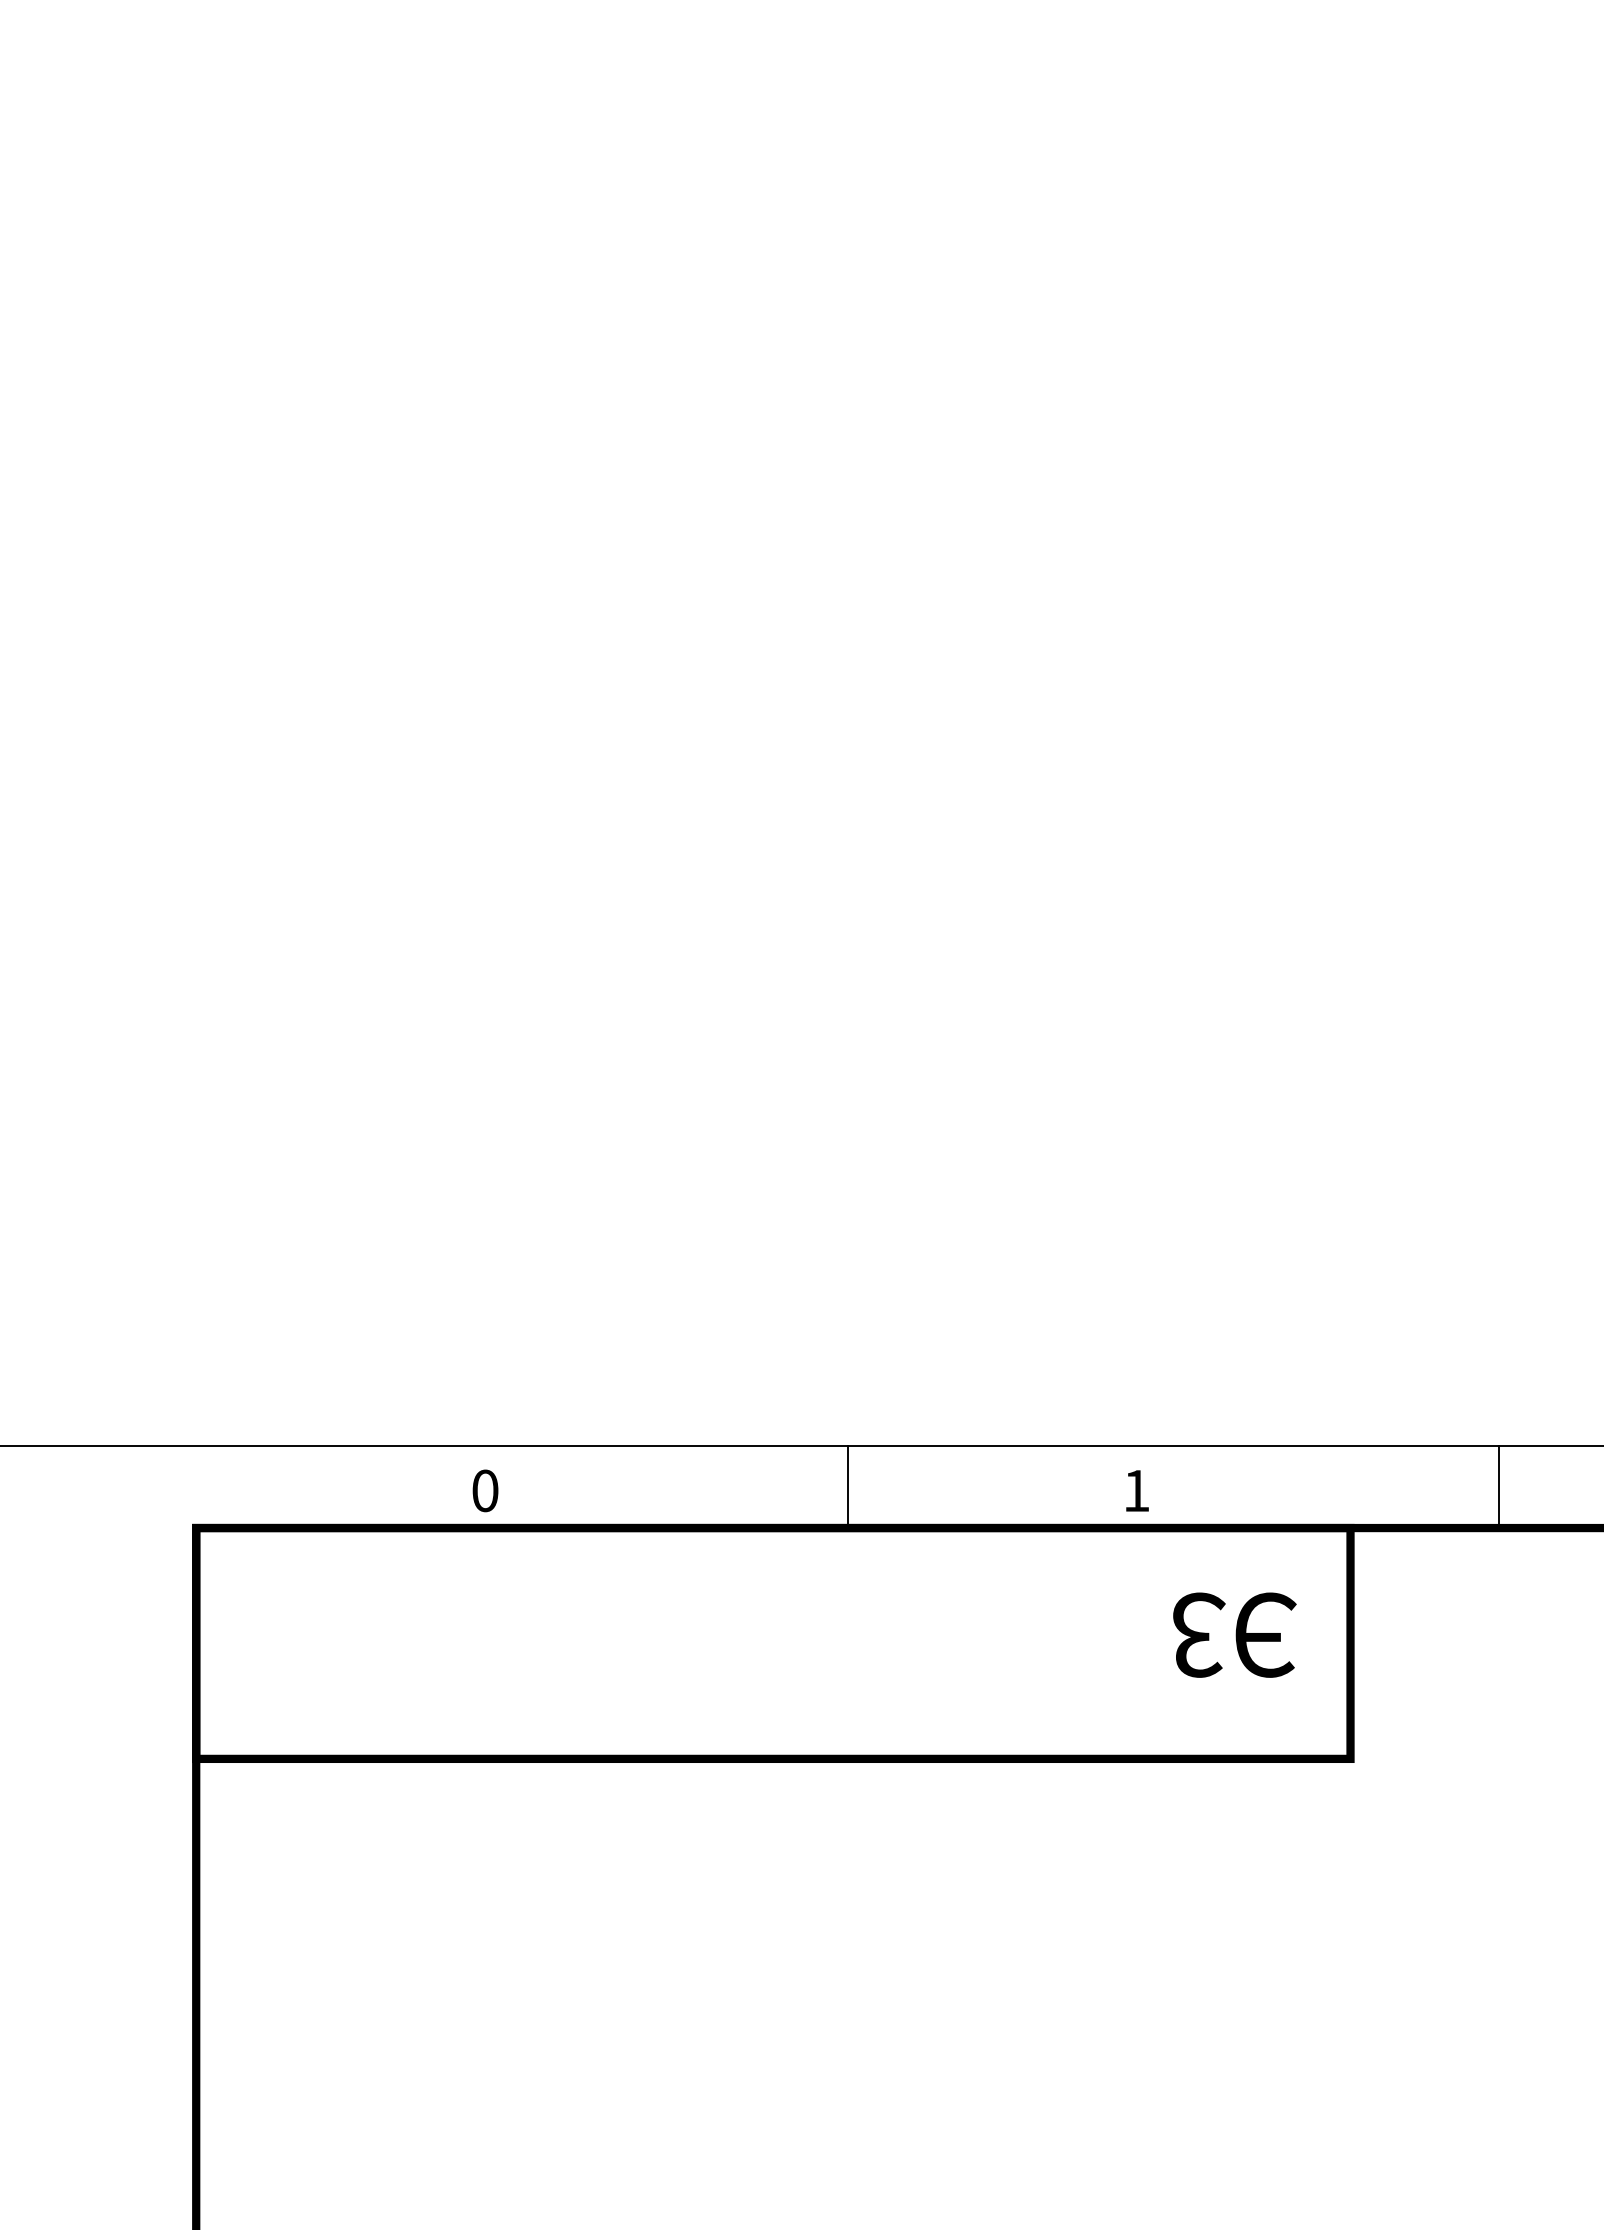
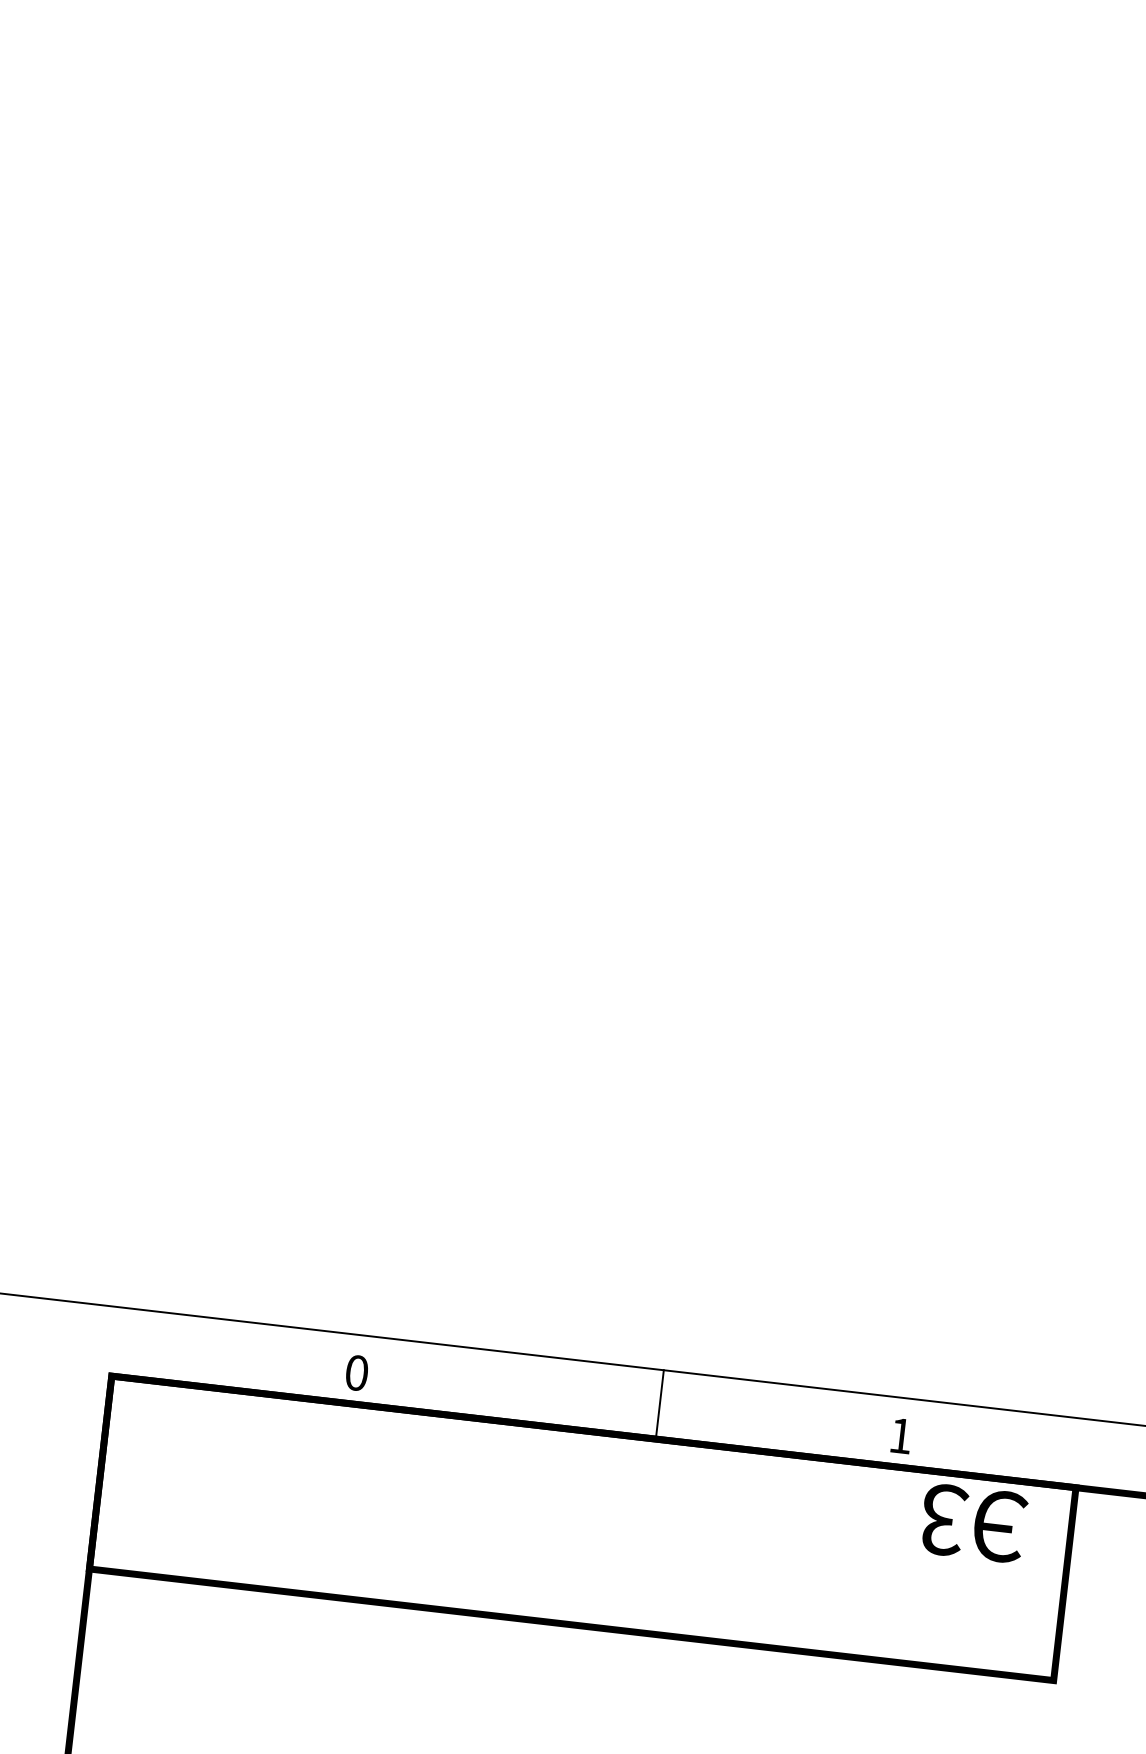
text: (1234, 1634) -> (973, 1522), moved

